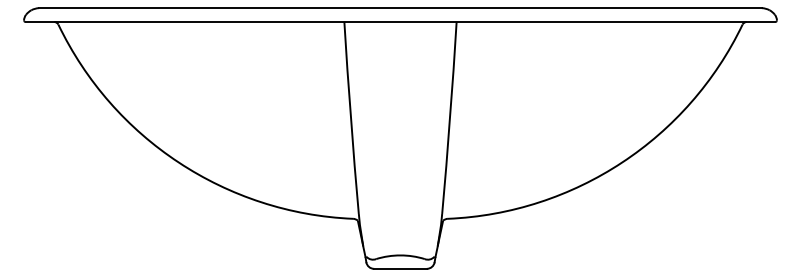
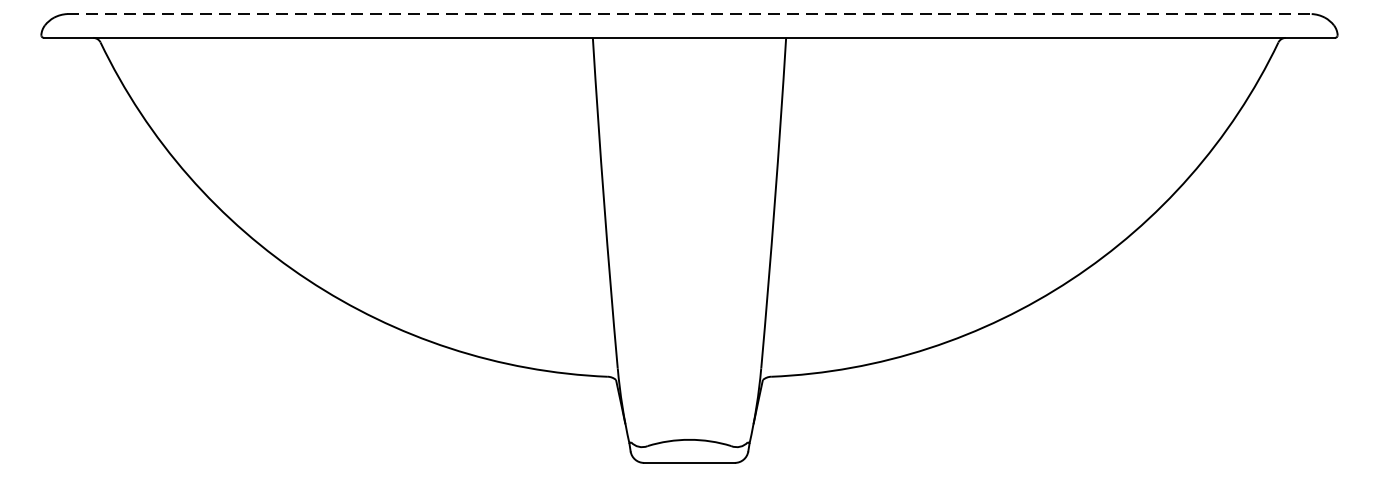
line: (401, 8) -> (691, 14), solid -> dashed

